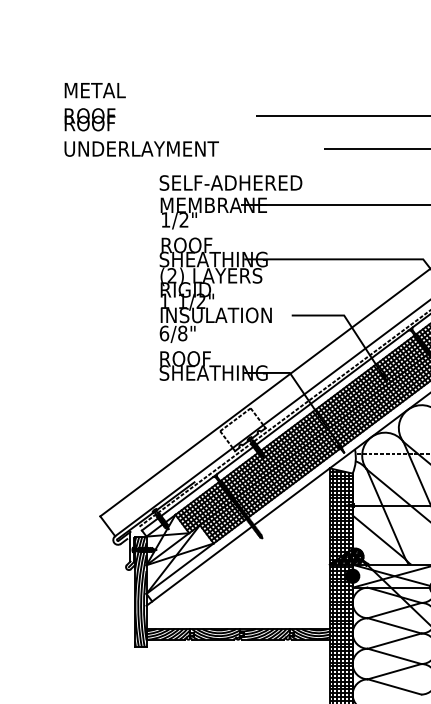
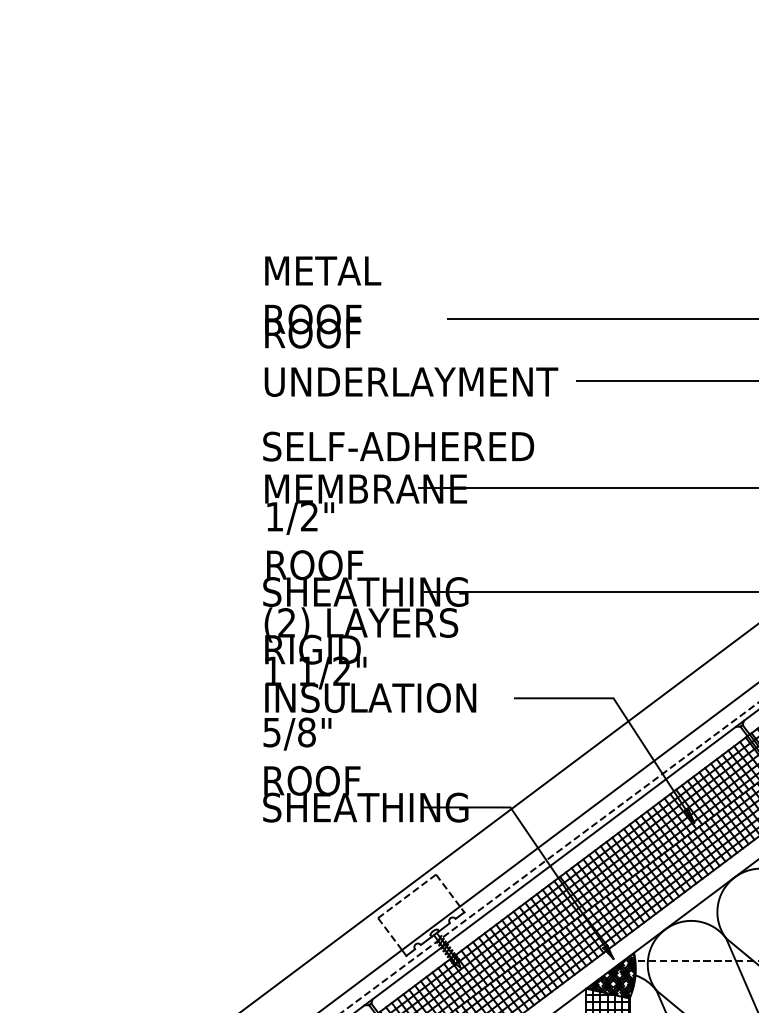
text: (141, 119) -> (410, 325), moved
text: (164, 333) -> (272, 732), 6/8" -> 5/8"
hatch: (342, 461) -> (610, 975), added

